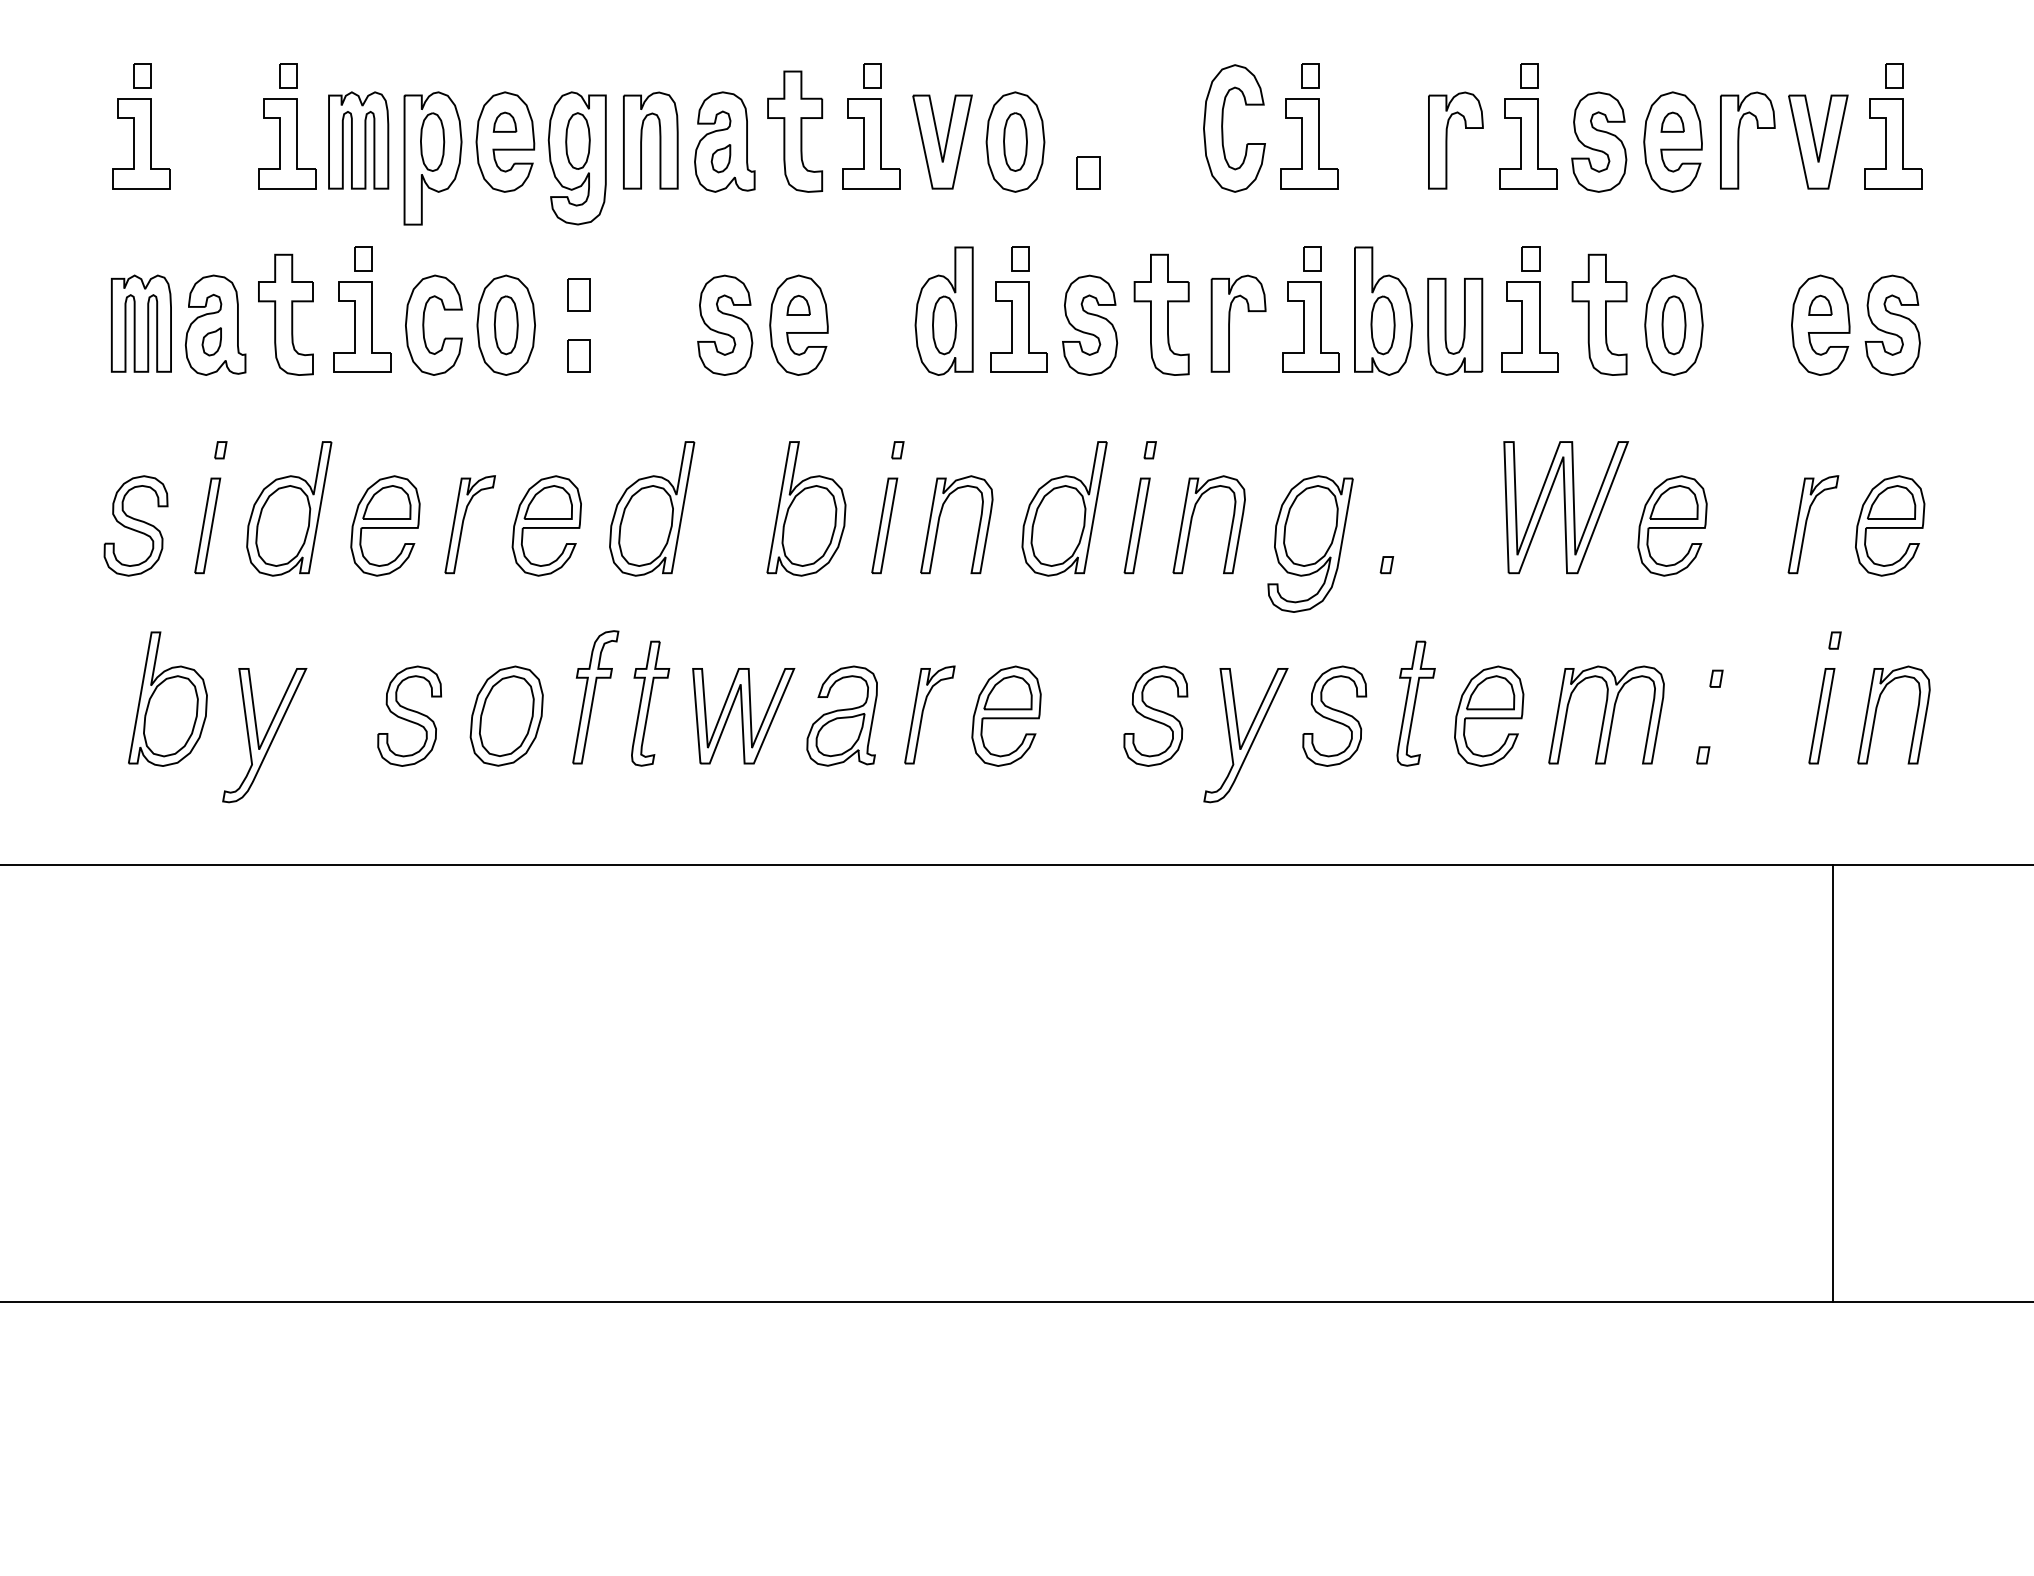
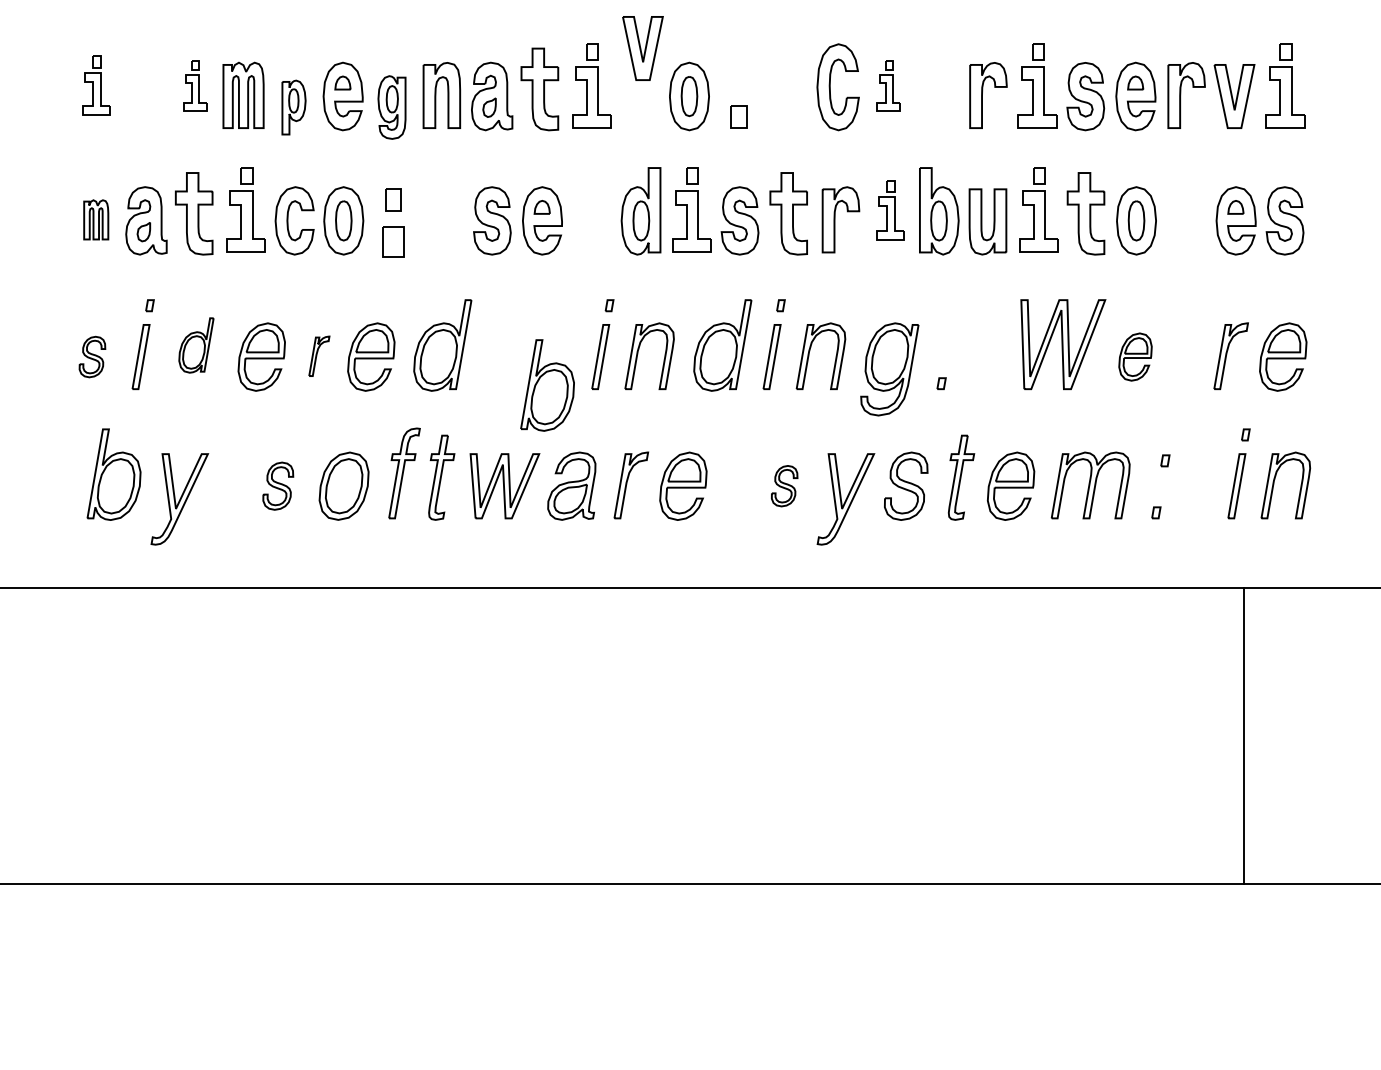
part: (140, 125) -> (95, 85), size x0.7
part: (286, 125) -> (194, 85), size x0.6
part: (1308, 125) -> (888, 85), size x0.6
part: (941, 142) -> (642, 48), moved
part: (432, 158) -> (293, 107), size x0.6
part: (576, 158) -> (391, 107), size x0.7
part: (1310, 308) -> (889, 209), size x0.7
part: (142, 323) -> (96, 219), size x0.6
part: (579, 355) -> (393, 241), size x1.4
part: (289, 508) -> (196, 345), size x0.6
part: (806, 508) -> (547, 385), moved
part: (136, 525) -> (92, 356), size x0.6
part: (470, 525) -> (319, 356), size x0.6
part: (1672, 525) -> (1135, 356), size x0.7
part: (410, 715) -> (278, 485), size x0.7
part: (1155, 715) -> (784, 485), size x0.6

